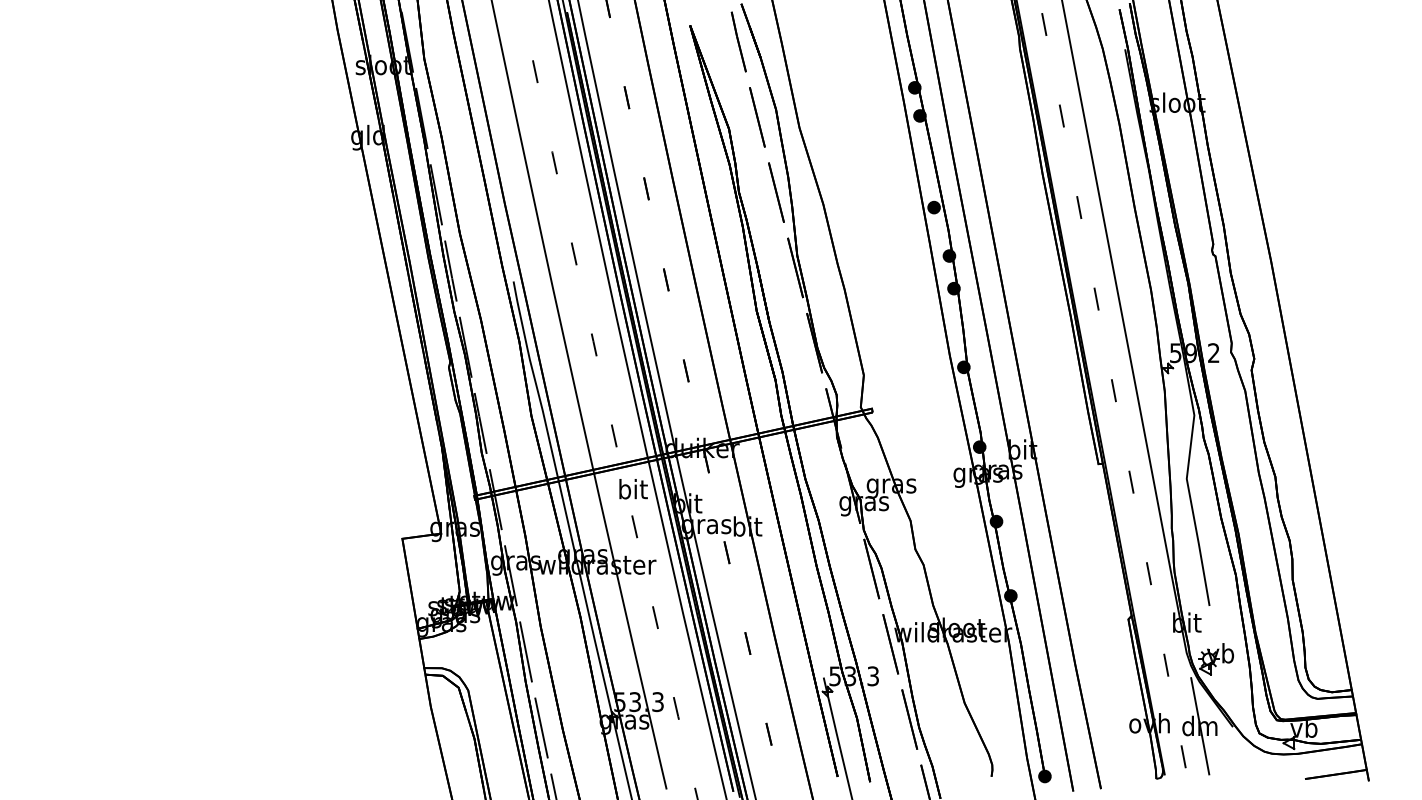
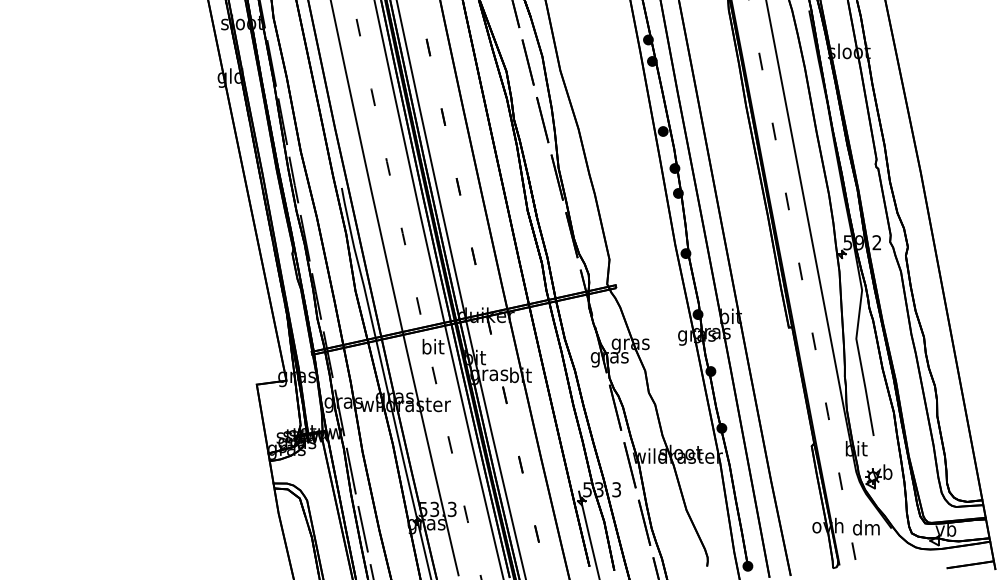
line: (1200, 726) -> (866, 528), removed

